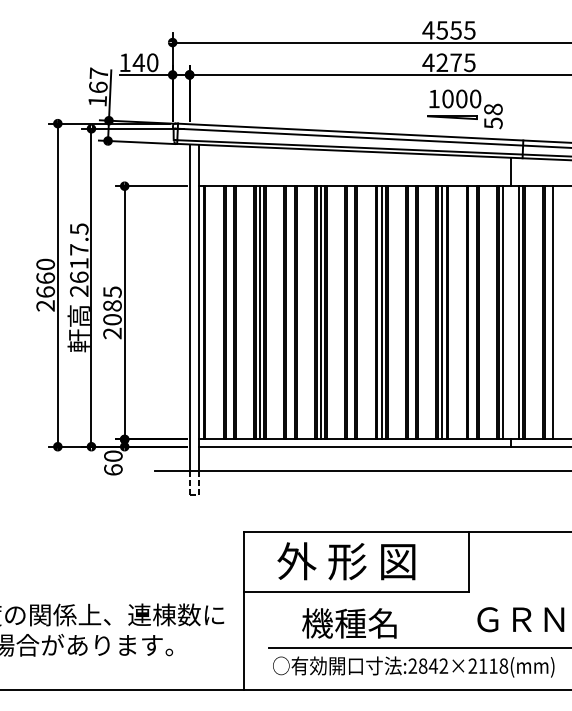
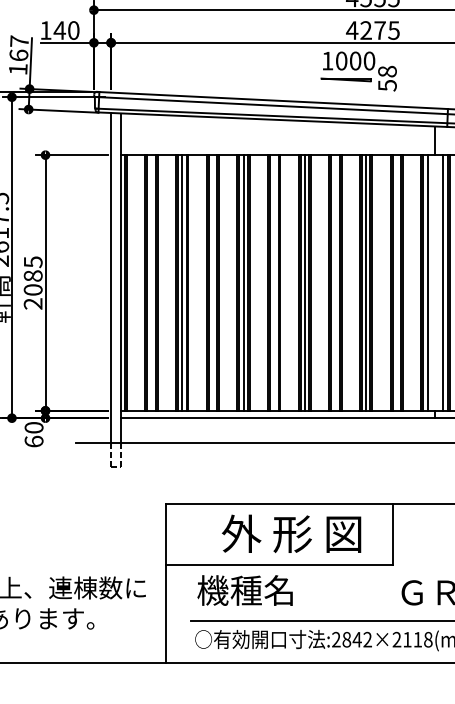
part: (464, 109) -> (358, 71), moved
text: (346, 561) -> (291, 534), moved
text: (349, 623) -> (245, 590), moved

